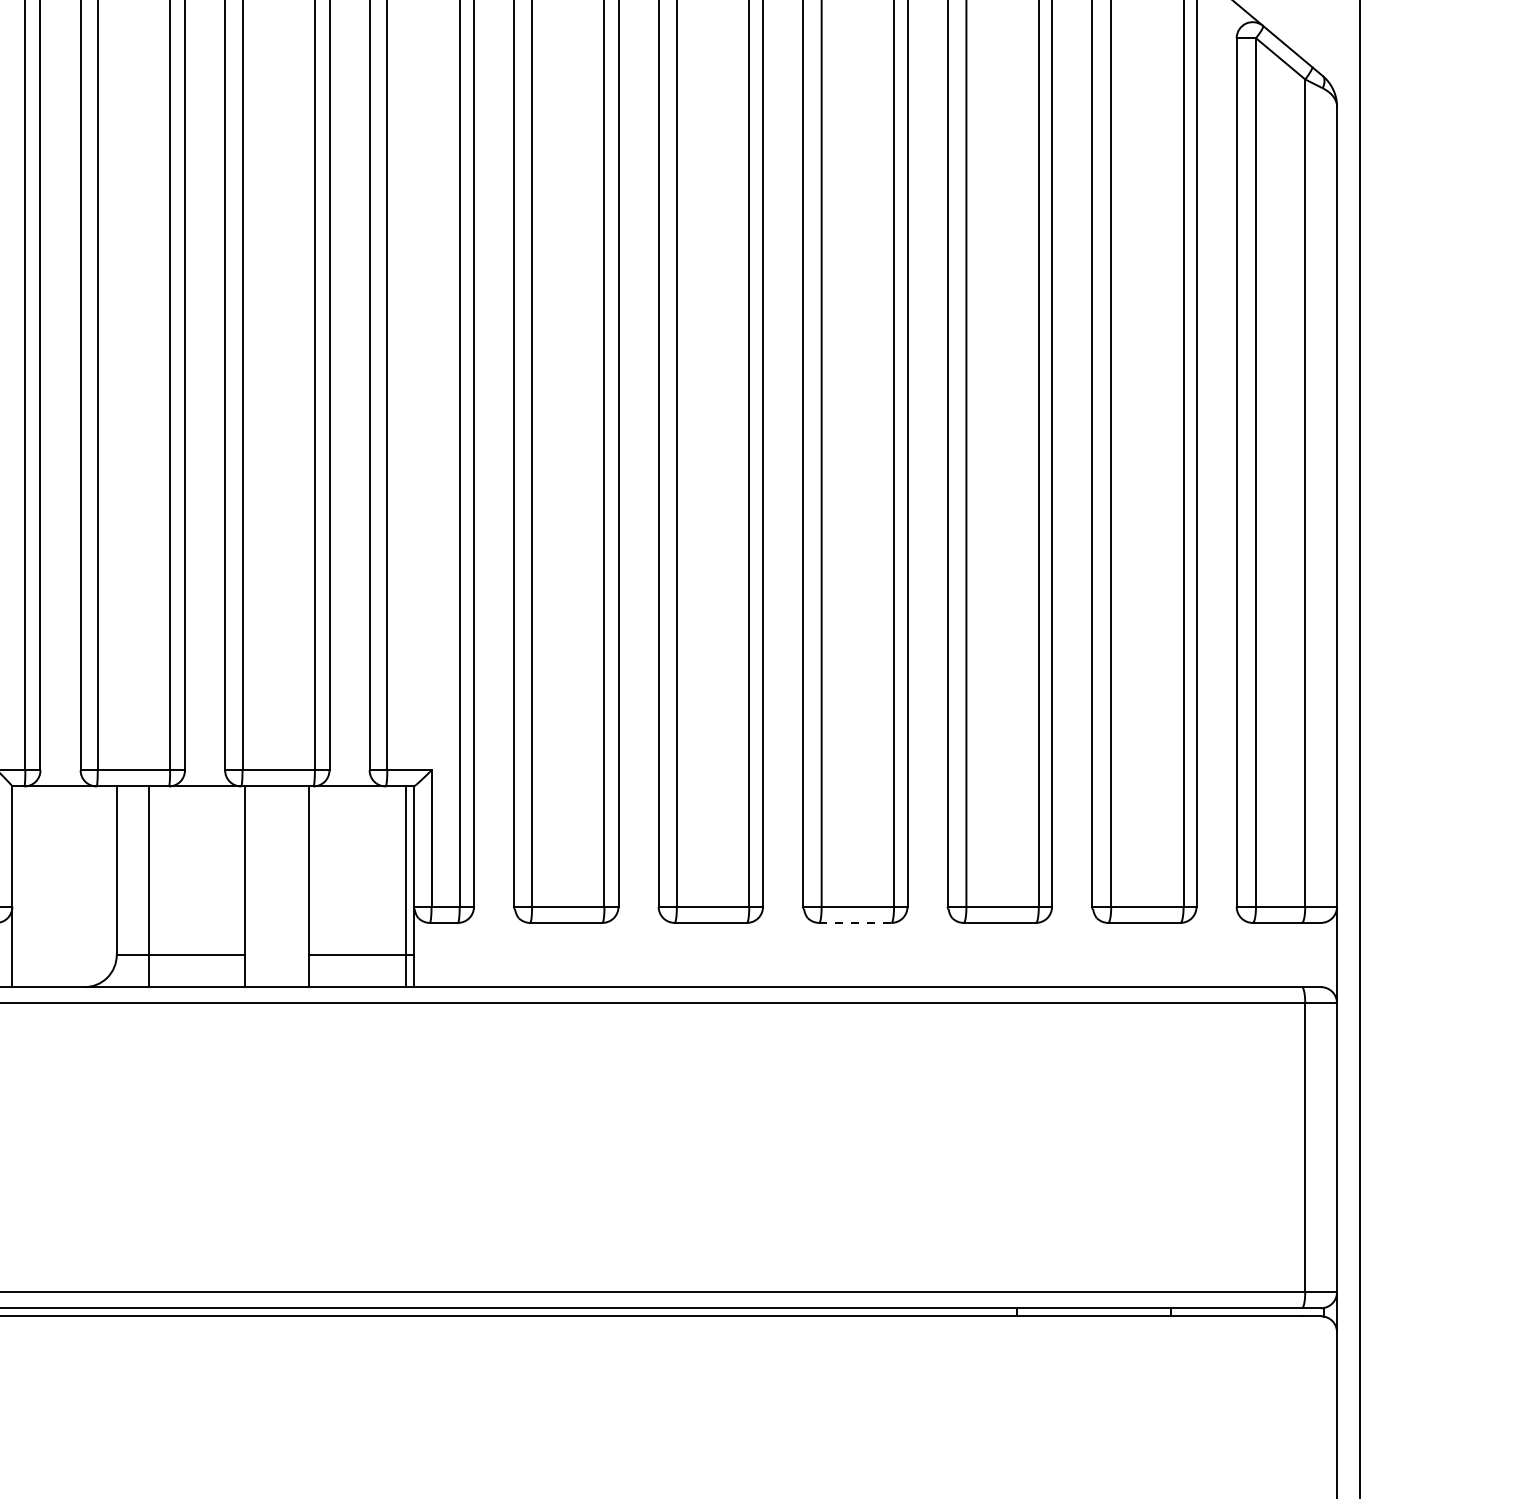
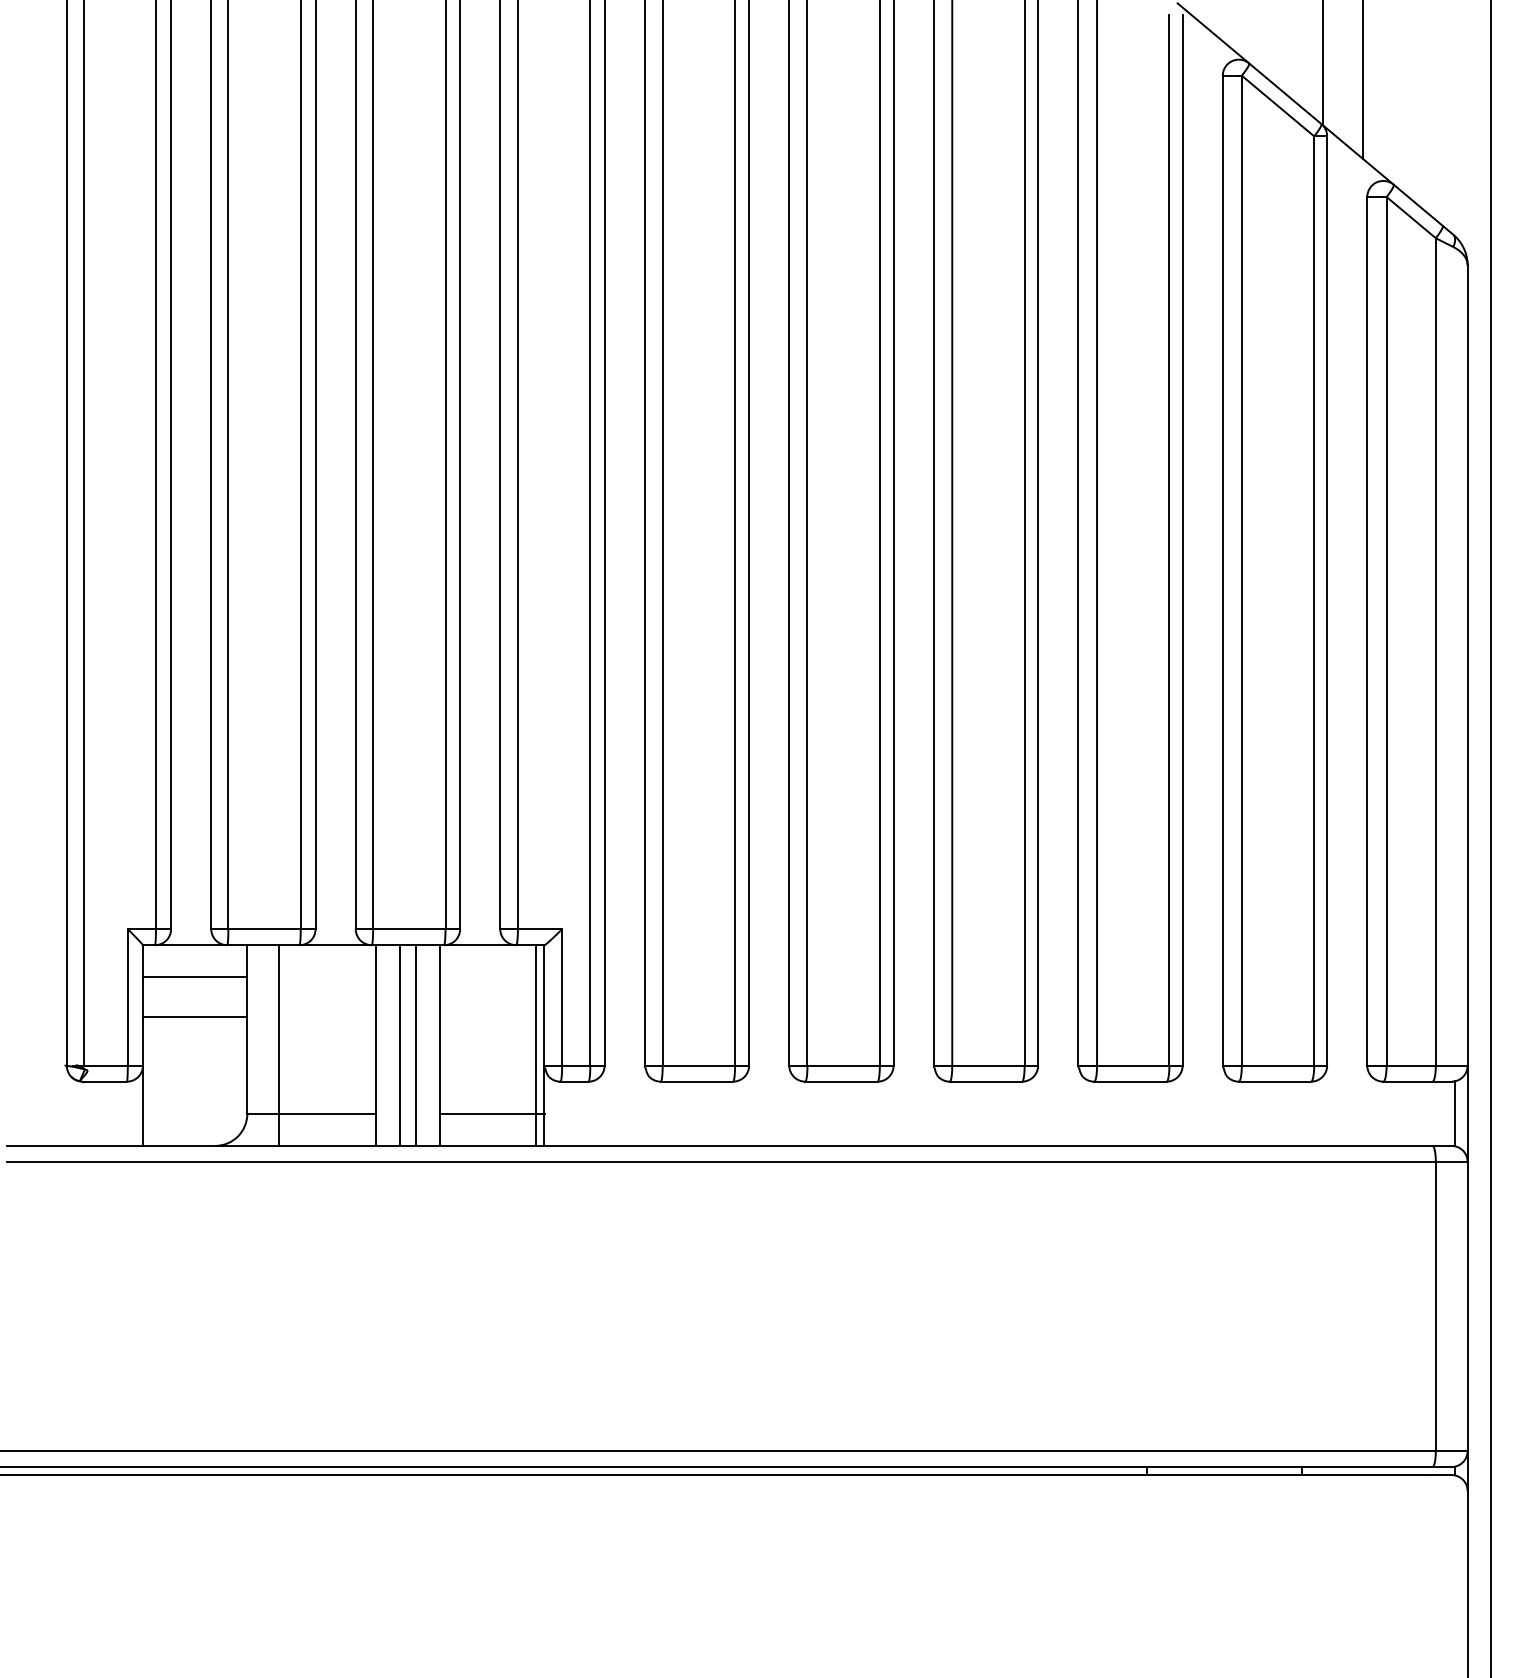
line: (64, 818) -> (195, 977), added
line: (64, 858) -> (195, 1017), added
line: (268, 886) -> (399, 1045), added
line: (284, 886) -> (415, 1045), added
line: (855, 922) -> (986, 1081), dashed -> solid
line: (1323, 954) -> (1454, 1113), added

